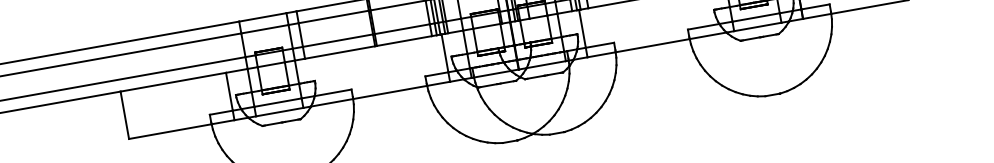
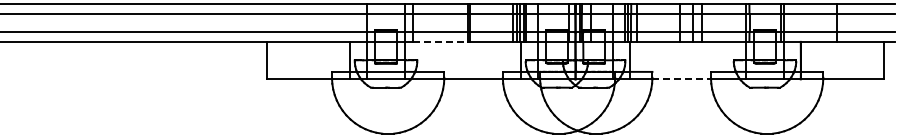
line: (653, 45) -> (682, 79), solid -> dashed
line: (339, 52) -> (440, 41), solid -> dashed

